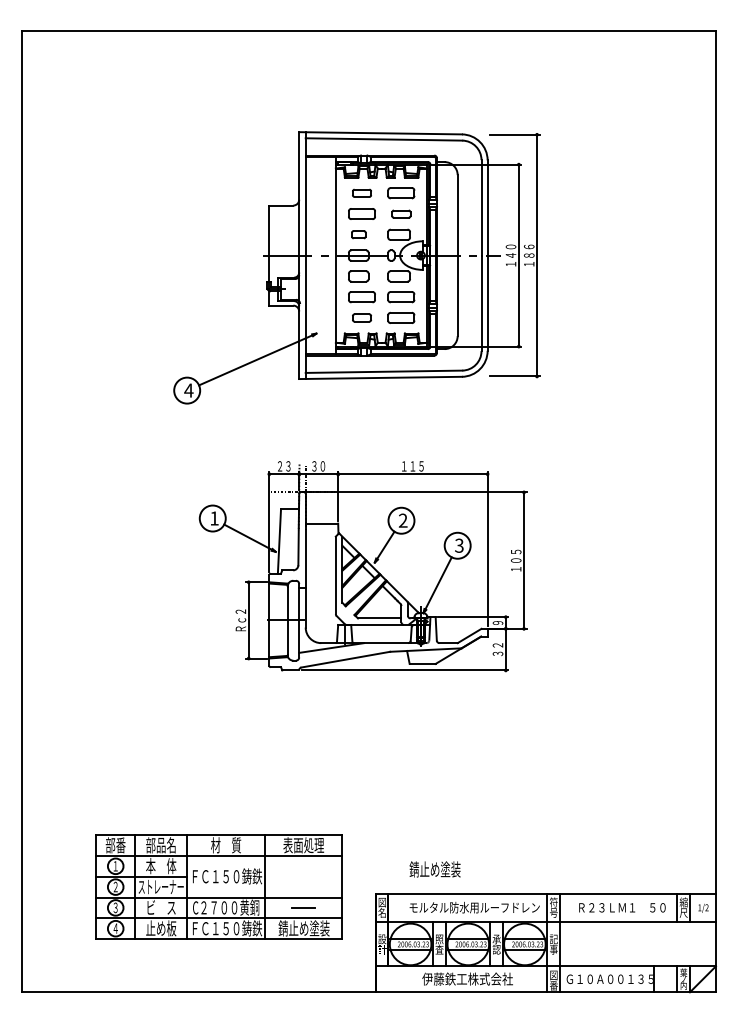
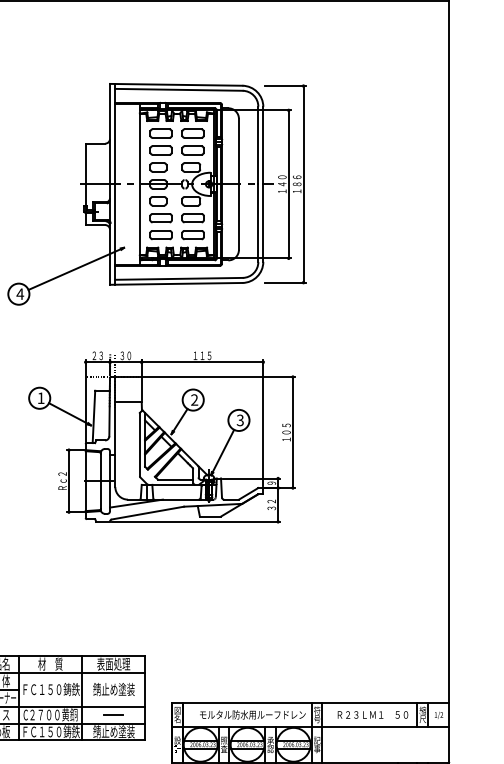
part: (361, 193) -> (160, 133), size x1.43
part: (401, 214) -> (193, 150), size x1.43
part: (358, 234) -> (158, 167), size x1.43
part: (361, 317) -> (160, 234), size x1.43
text: (434, 869) -> (113, 689), moved

